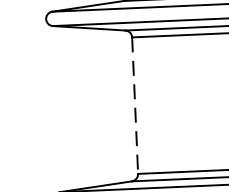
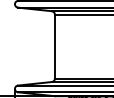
line: (134, 107) -> (54, 47), dashed -> solid

